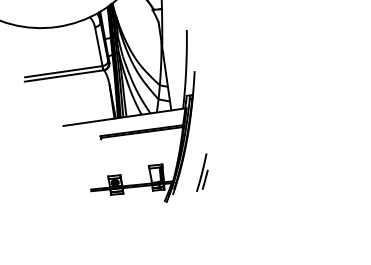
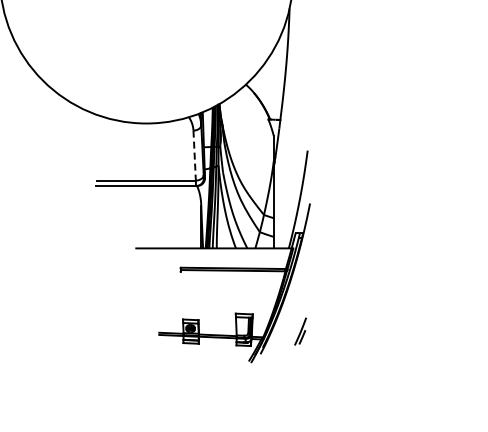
line: (98, 47) -> (194, 156), solid -> dashed
part: (201, 172) -> (300, 331), size x0.6

